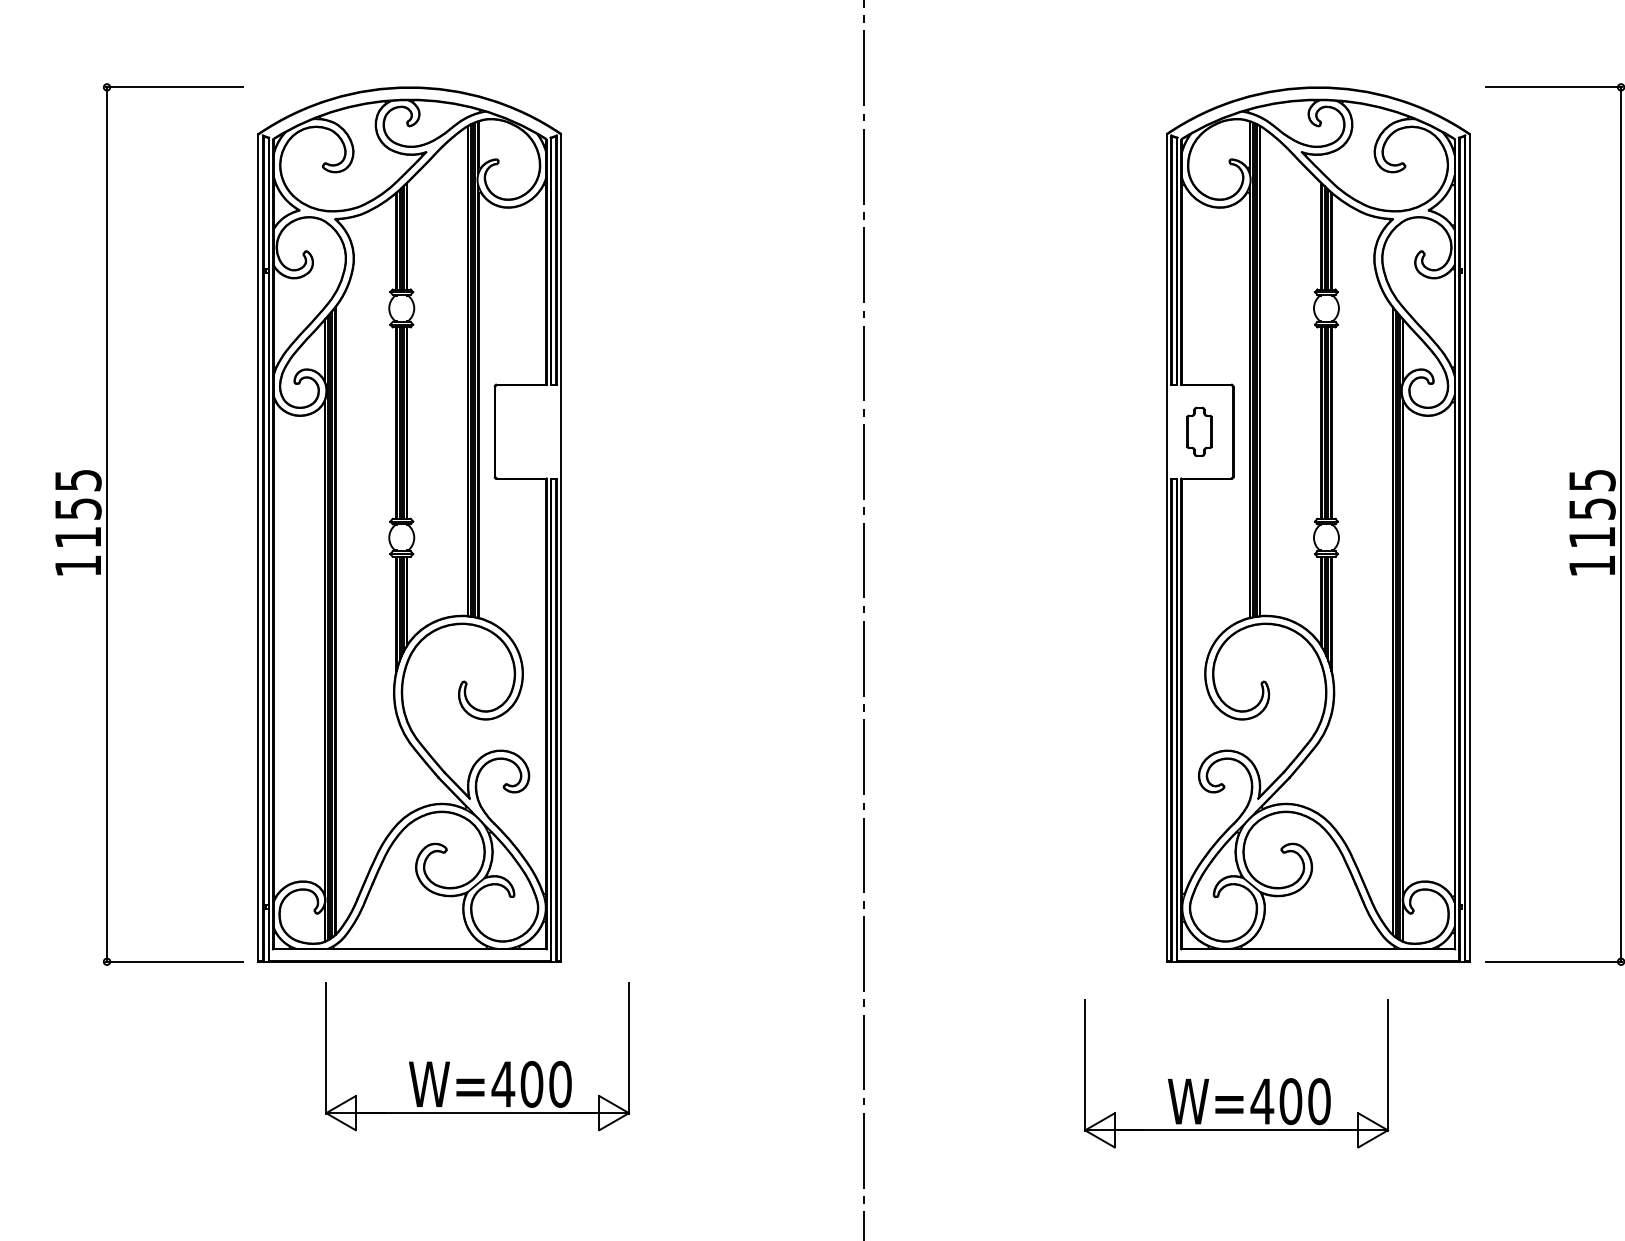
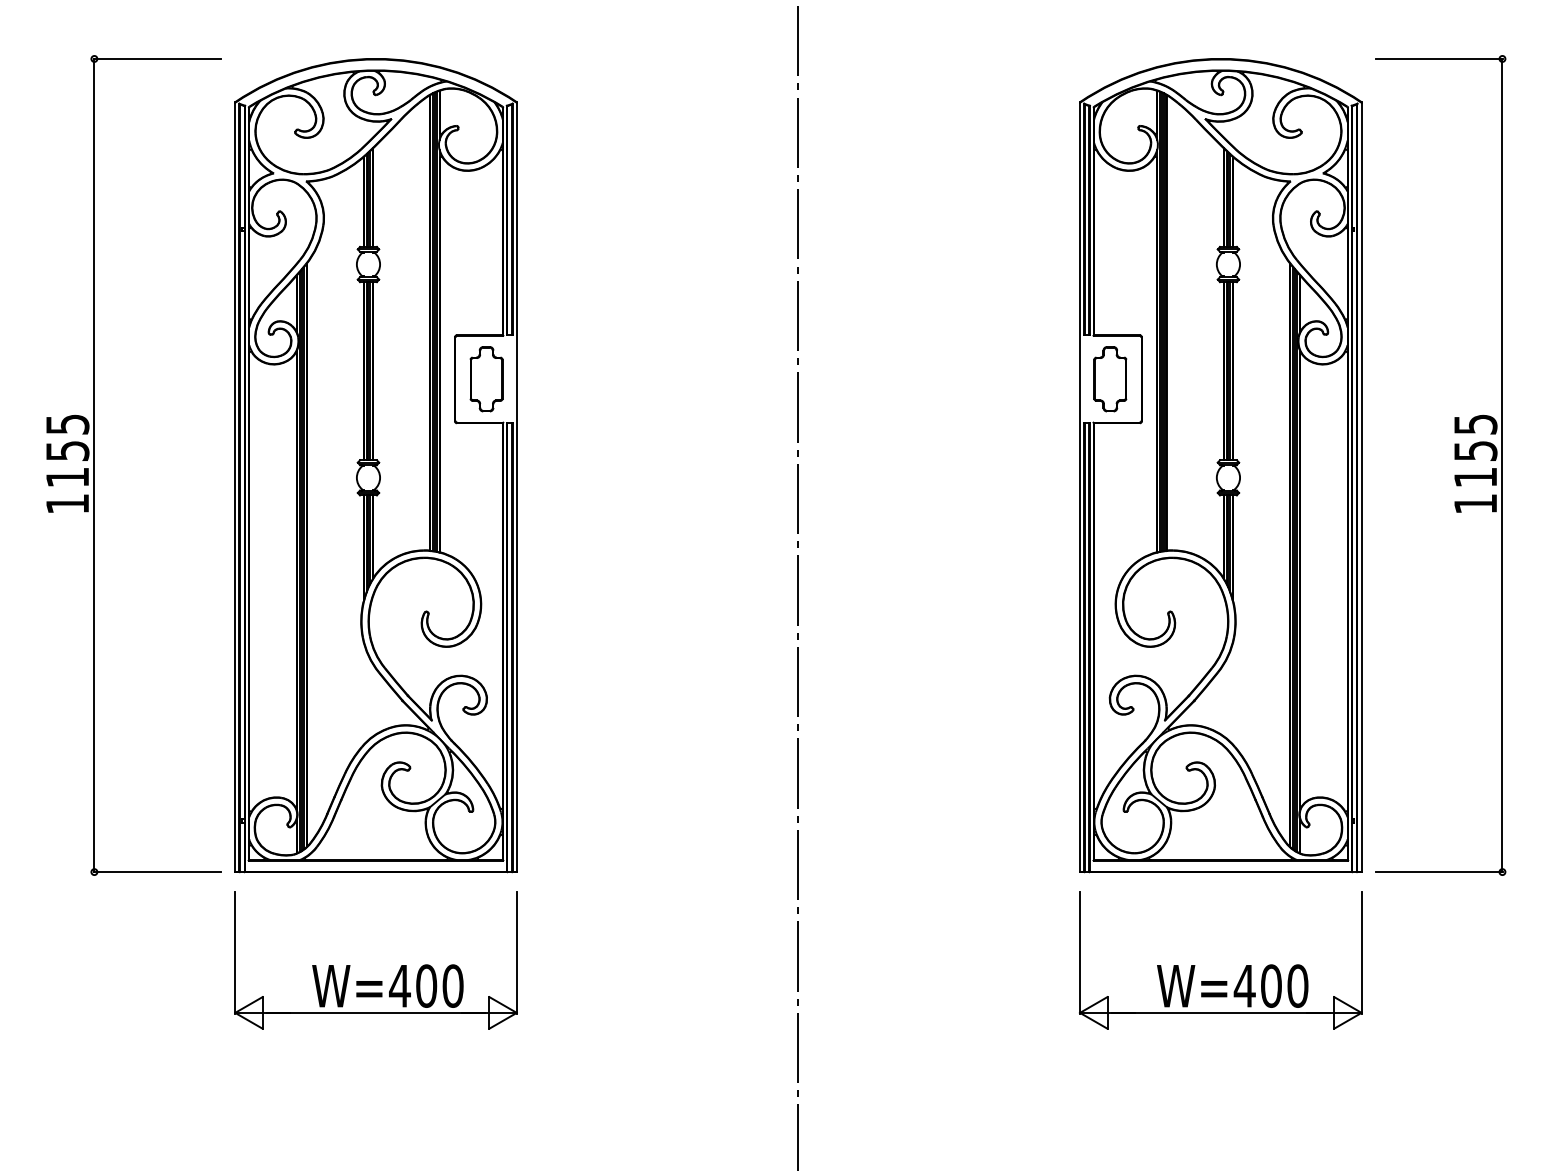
part: (528, 432) -> (486, 379), added
part: (1199, 432) -> (1110, 379), size x1.43
part: (477, 1079) -> (375, 981), moved
part: (1236, 1096) -> (1220, 981), moved

